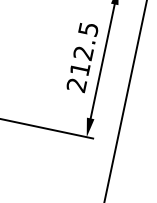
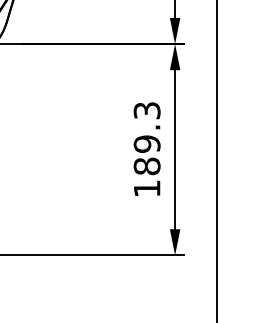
text: (82, 56) -> (146, 149), 212.5 -> 189.3

